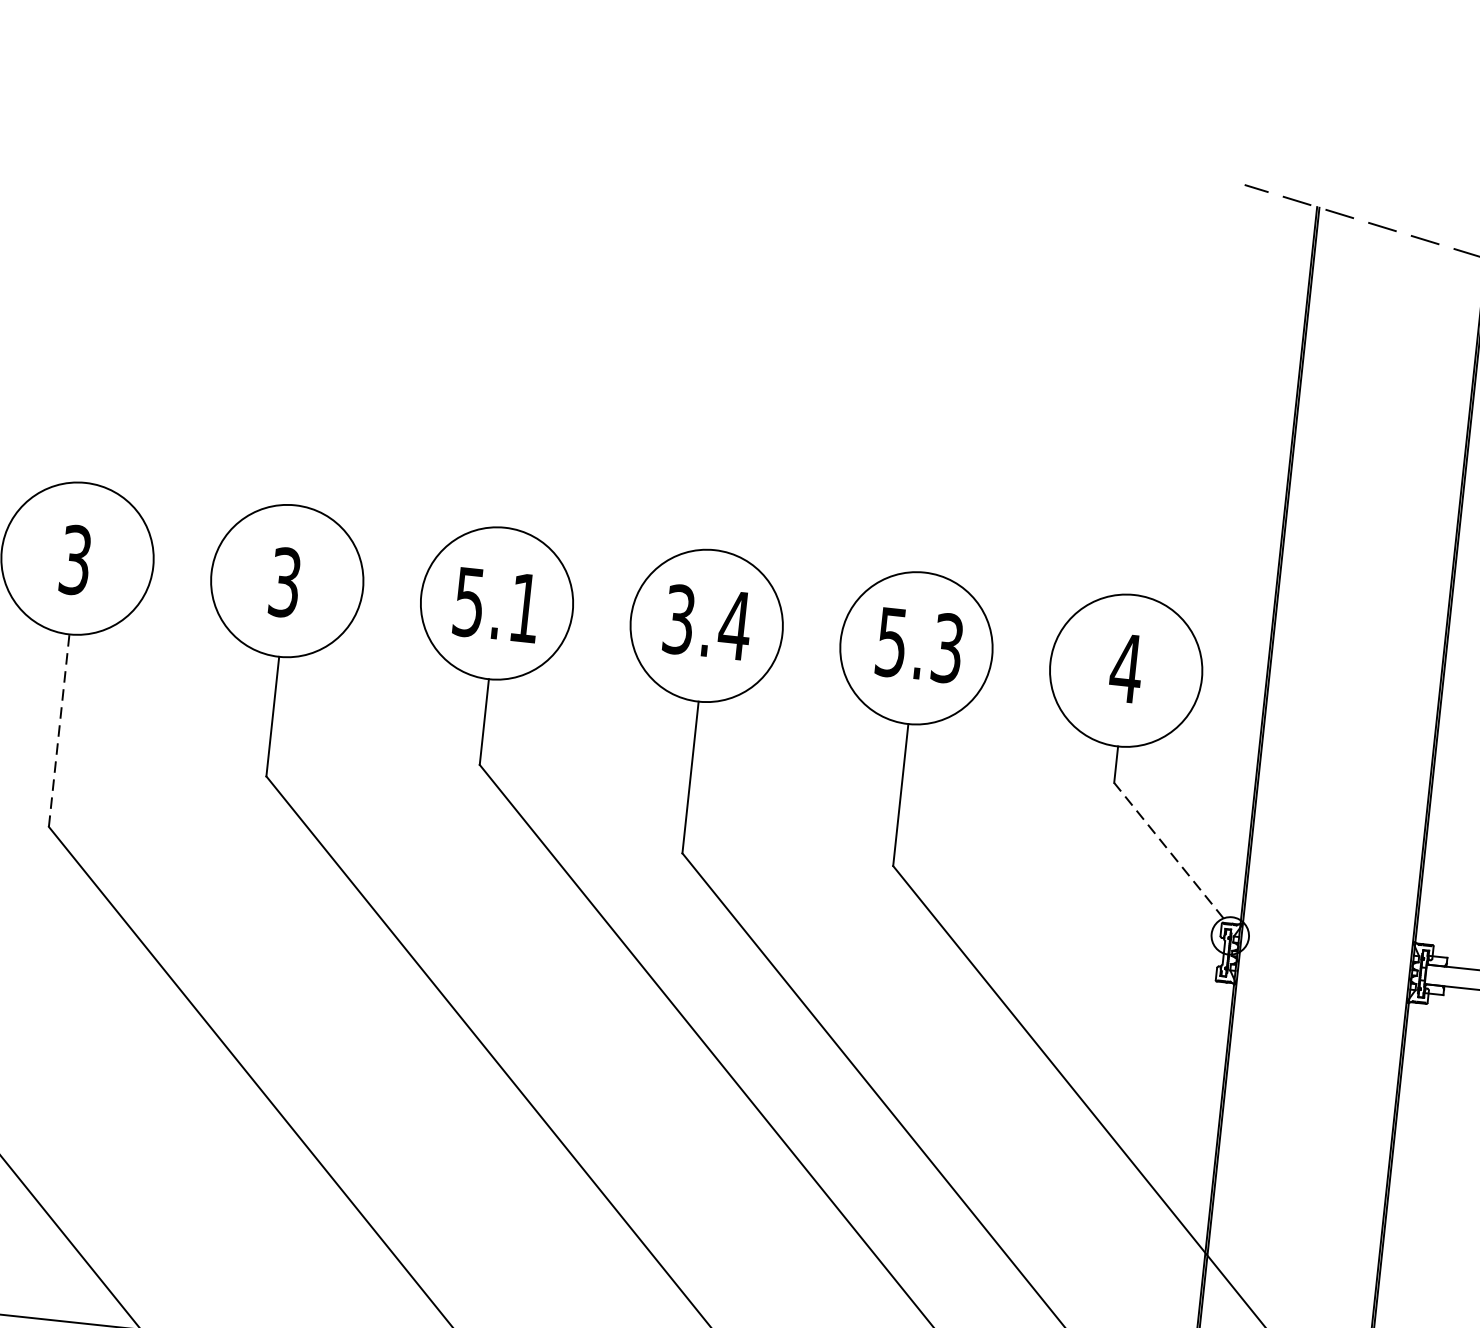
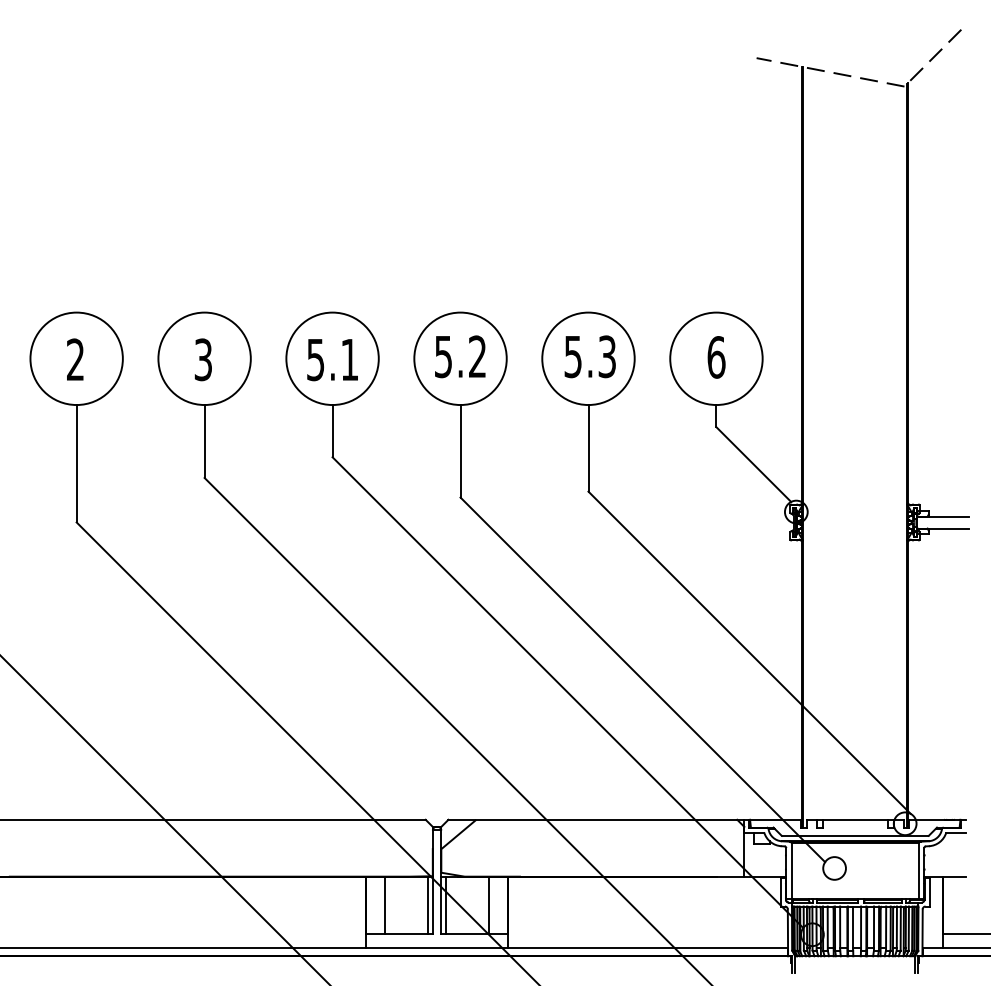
text: (75, 559) -> (75, 359), 3 -> 2
text: (708, 622) -> (461, 356), 3.4 -> 5.2
text: (1126, 668) -> (716, 357), 4 -> 6
line: (58, 730) -> (76, 463), dashed -> solid
line: (1168, 850) -> (753, 464), dashed -> solid

